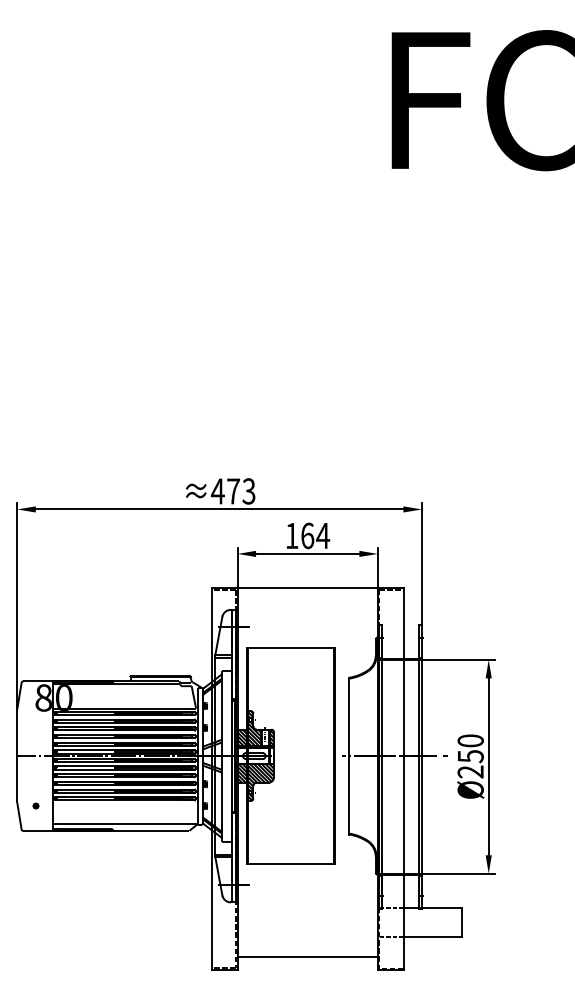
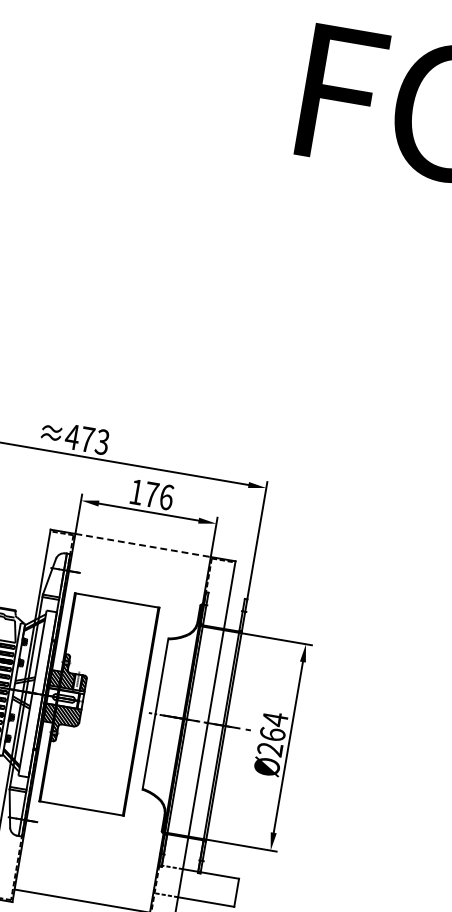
text: (315, 535) -> (159, 495), 164 -> 176
line: (308, 588) -> (143, 545), solid -> dashed
text: (470, 748) -> (273, 726), Ø250 -> Ø264

